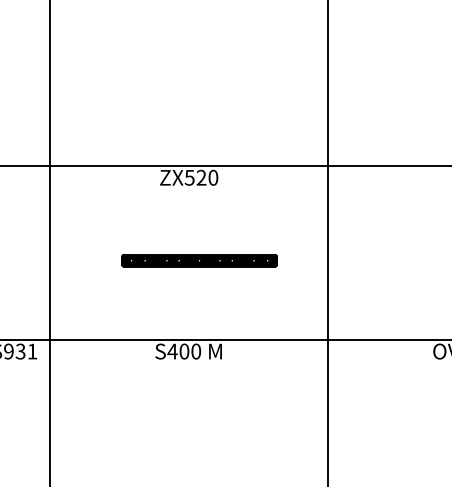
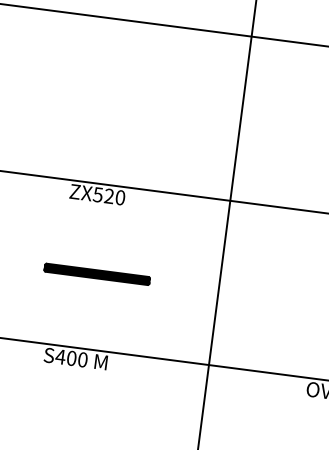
part: (199, 260) -> (97, 274), size x0.71

